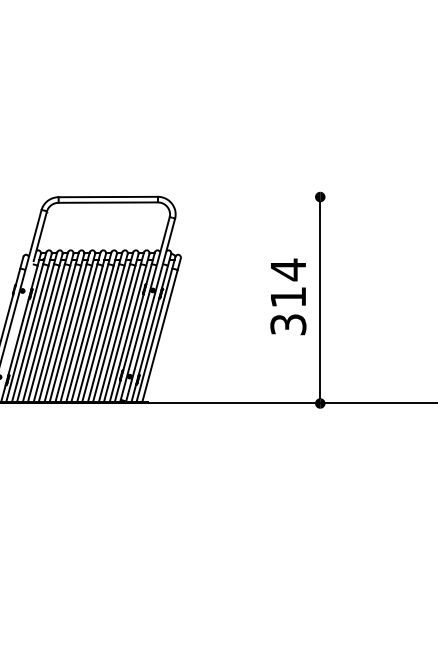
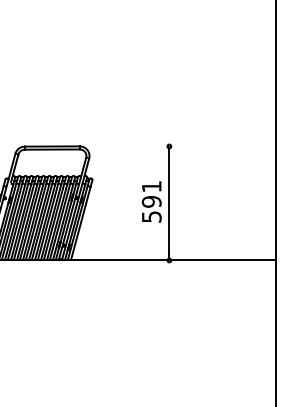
text: (287, 296) -> (151, 201), 314 -> 591

